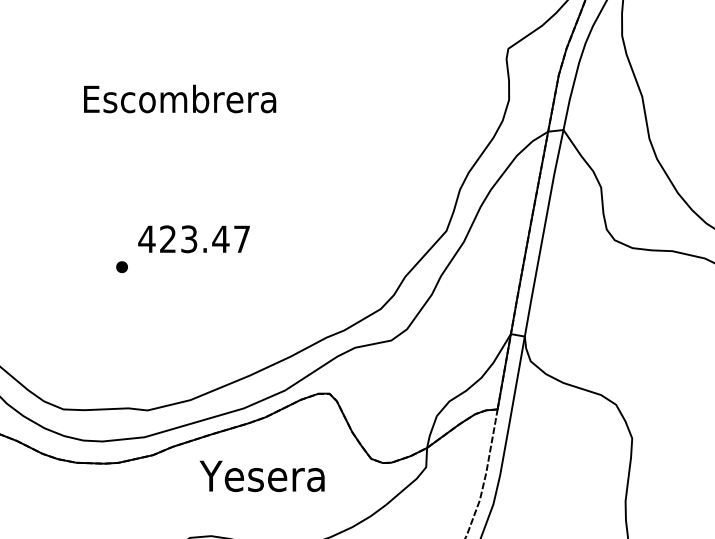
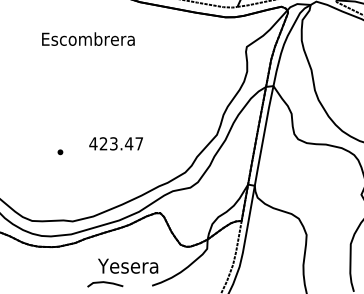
text: (180, 97) -> (88, 38), moved
text: (192, 238) -> (115, 143), moved
text: (263, 474) -> (128, 265), moved

